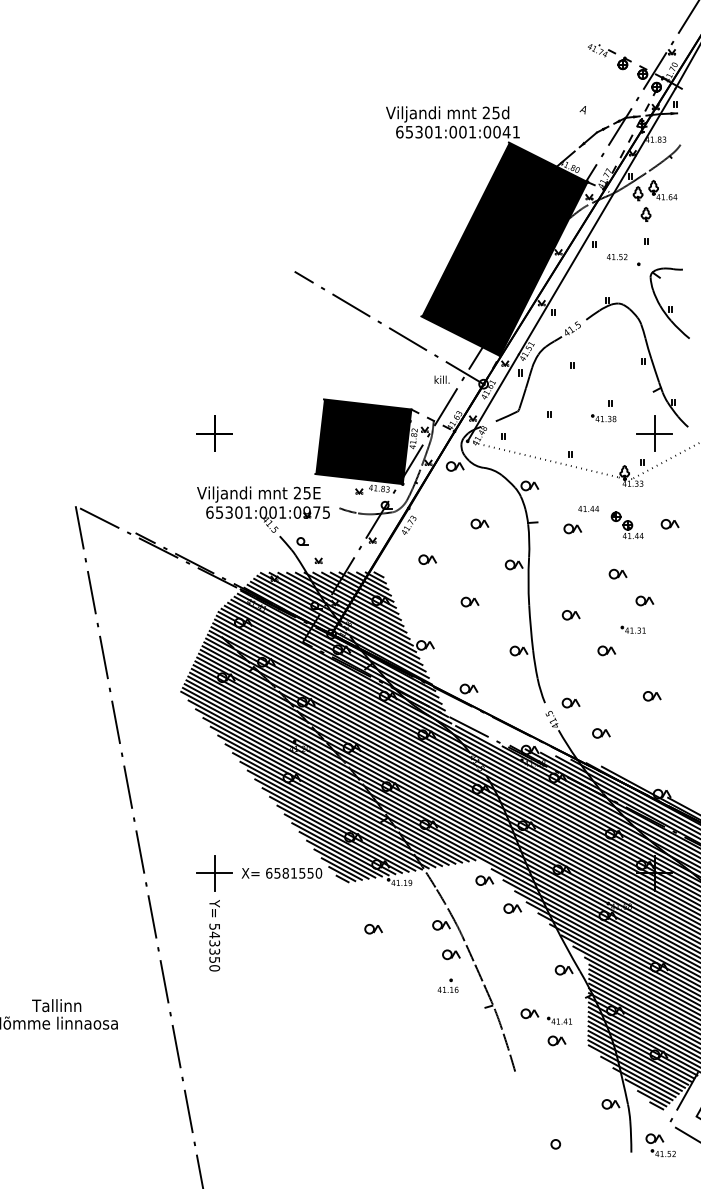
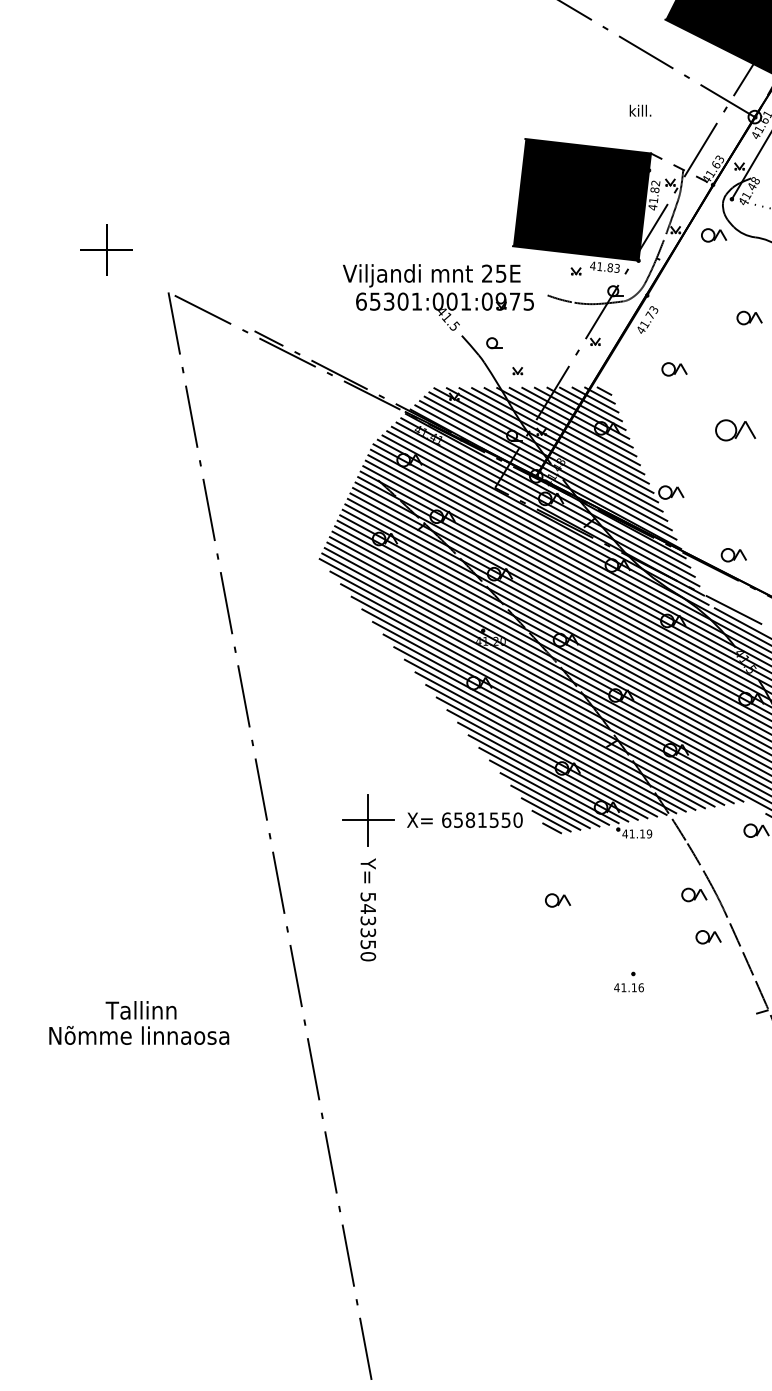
text: (441, 379) -> (639, 110), moved
part: (214, 433) -> (106, 249), moved
part: (469, 601) -> (734, 429), size x1.6
part: (373, 929) -> (557, 900), moved
part: (447, 985) -> (628, 981), moved

